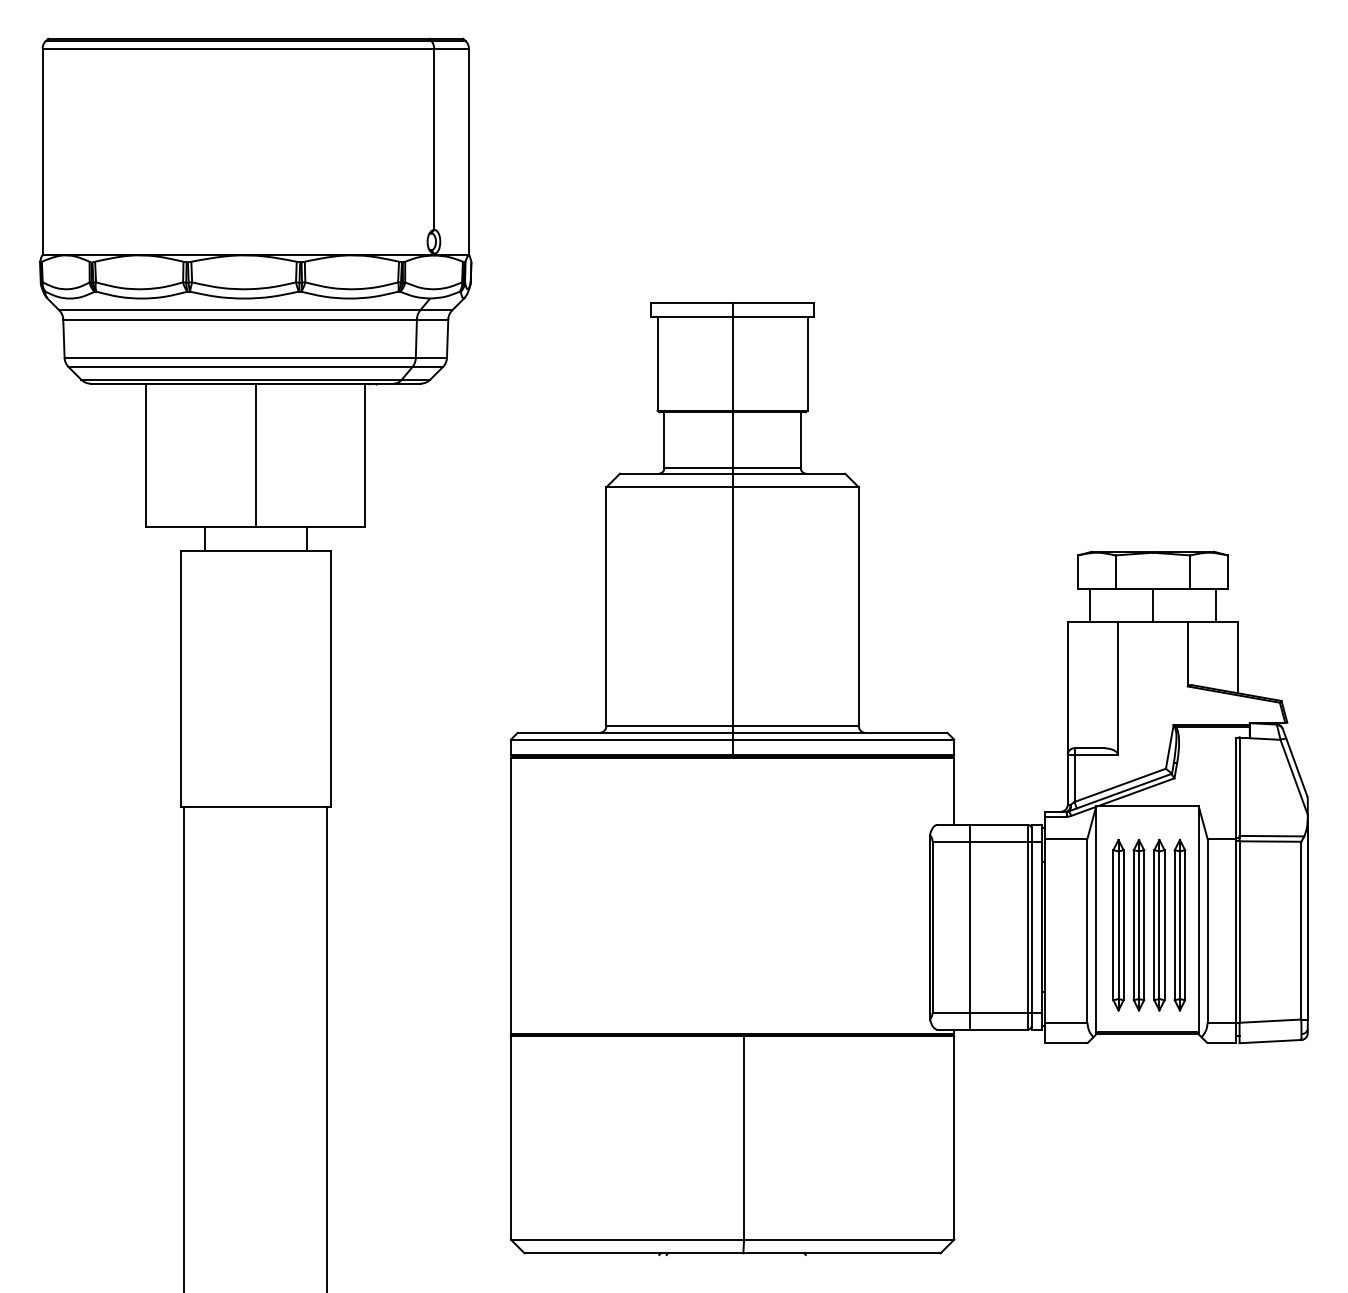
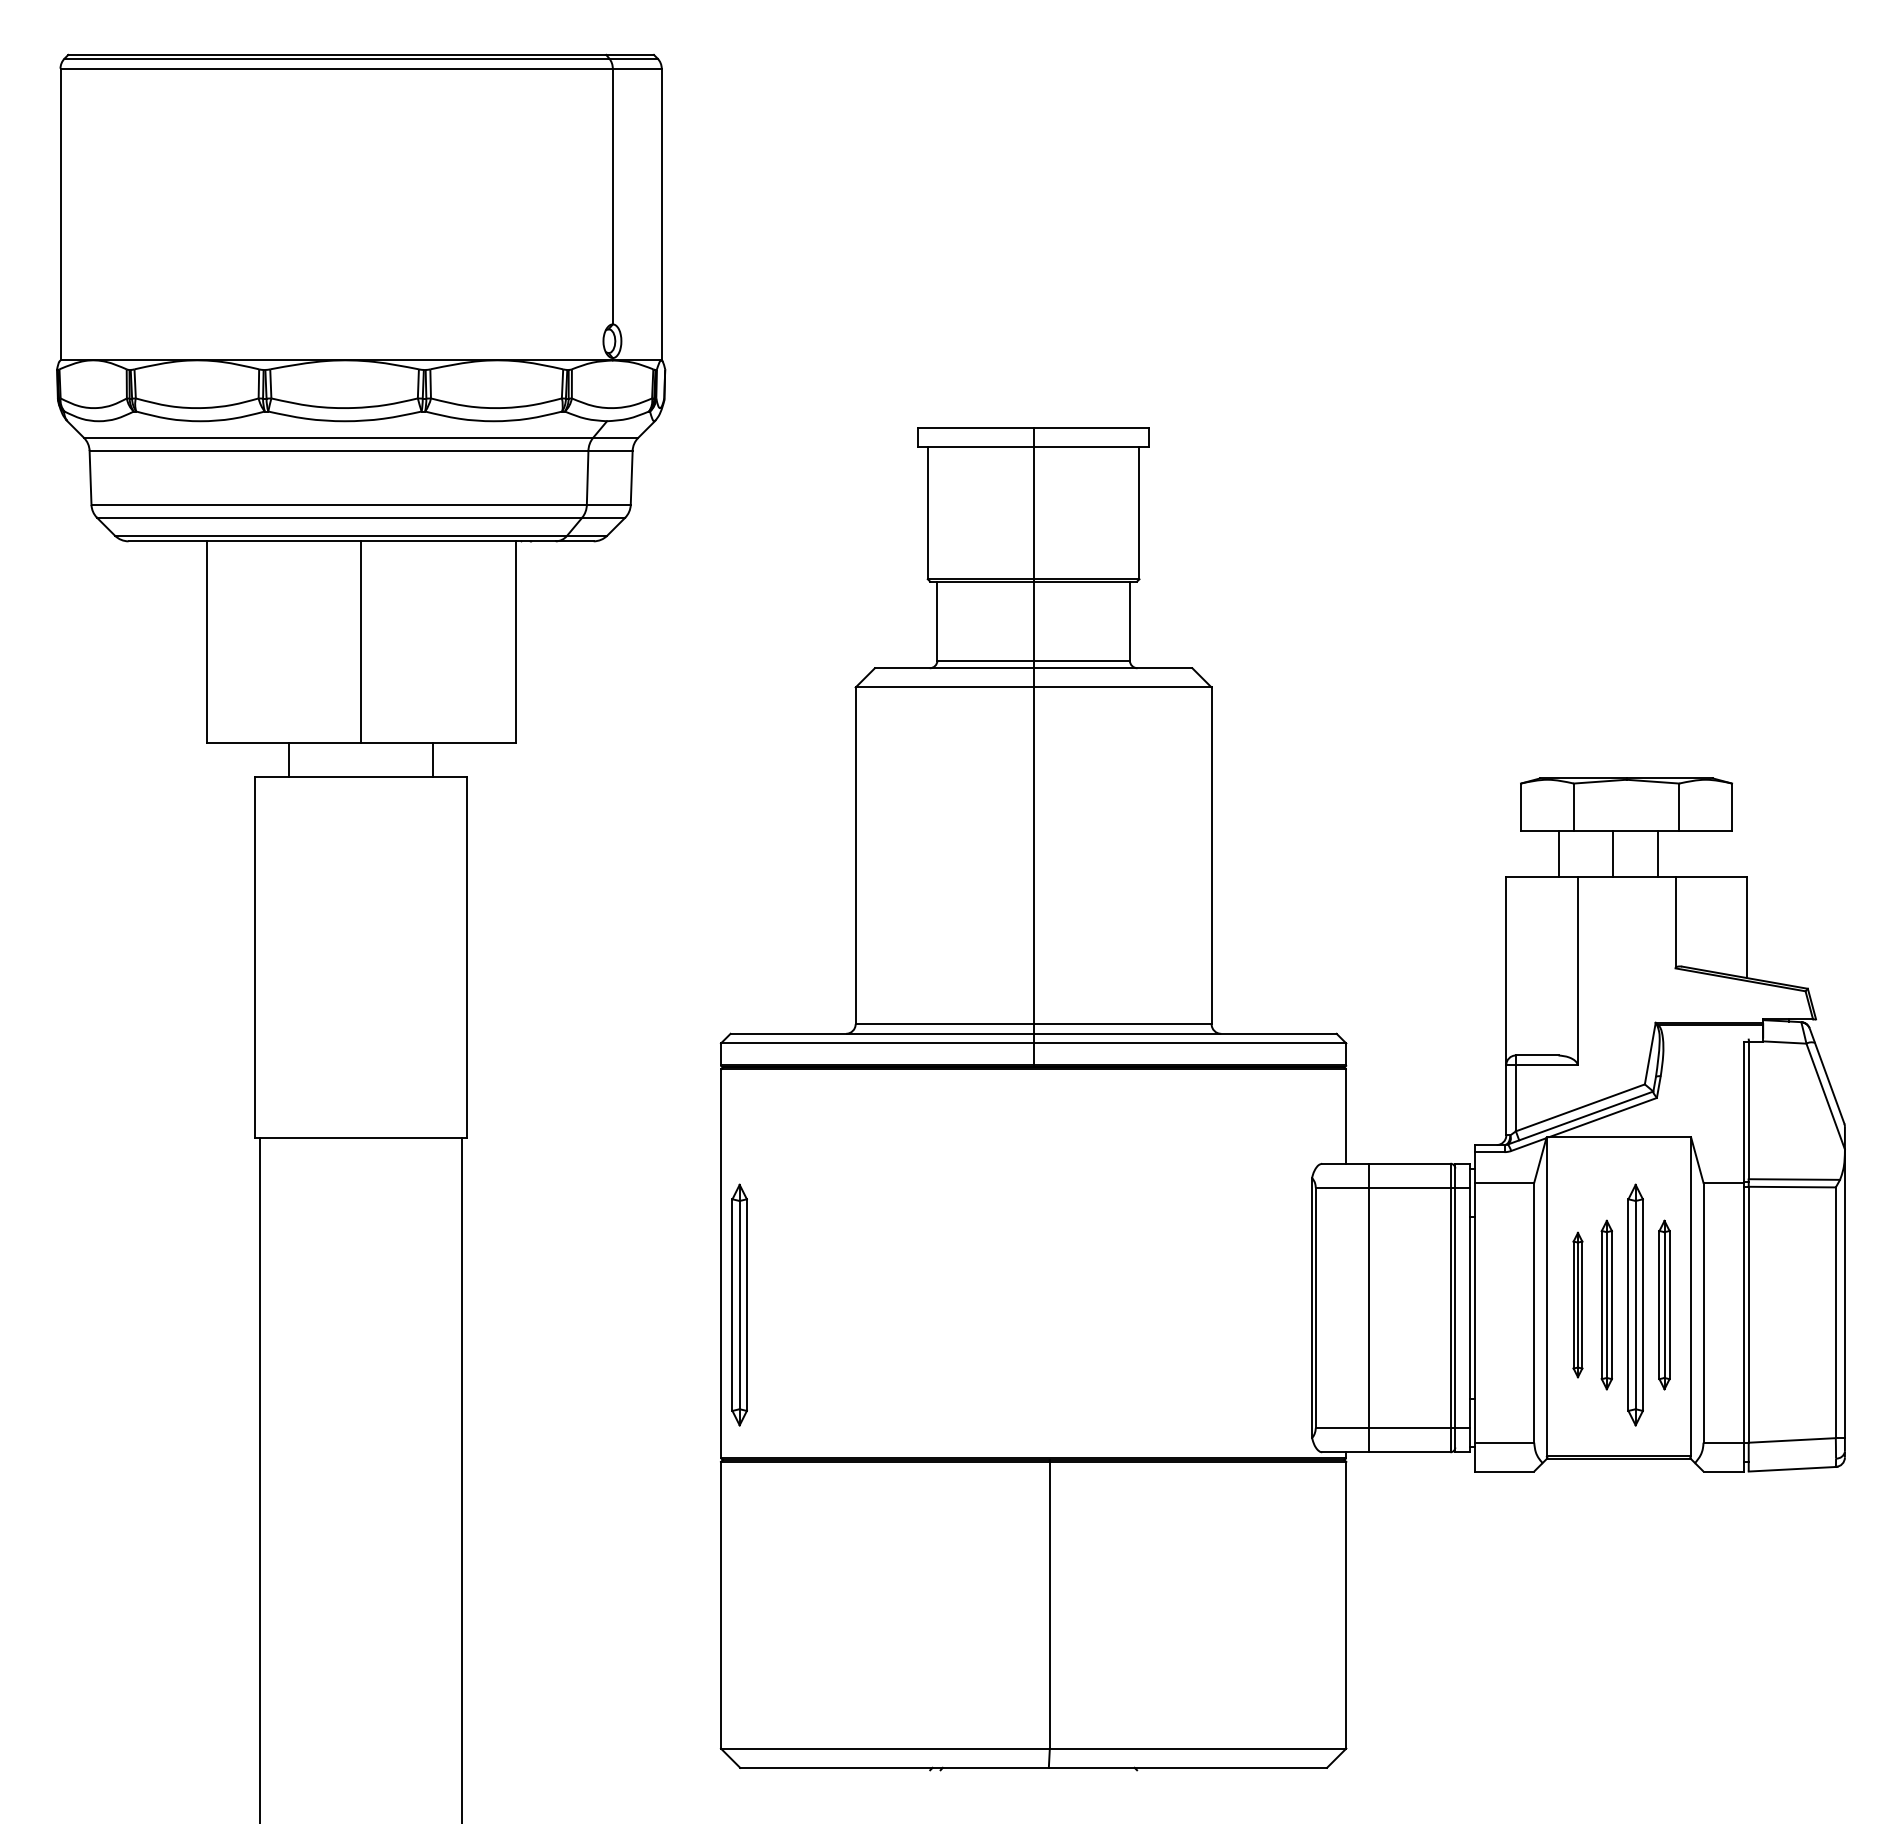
line: (1090, 605) -> (1613, 854), moved
line: (1152, 605) -> (1558, 854), moved
line: (1216, 605) -> (1658, 854), moved
part: (524, 924) -> (739, 1304), added
part: (1118, 924) -> (1577, 1304), size x0.6
part: (1138, 924) -> (1606, 1304), size x0.7
part: (1179, 924) -> (1664, 1304), size x0.7

